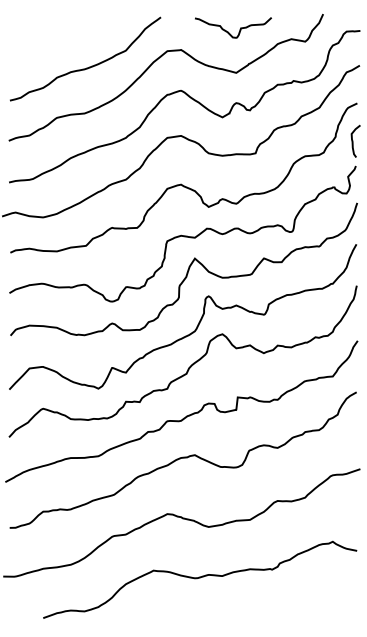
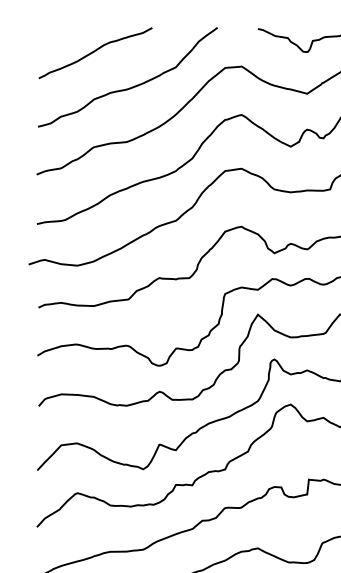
curve: (58, 37) -> (95, 51), added

